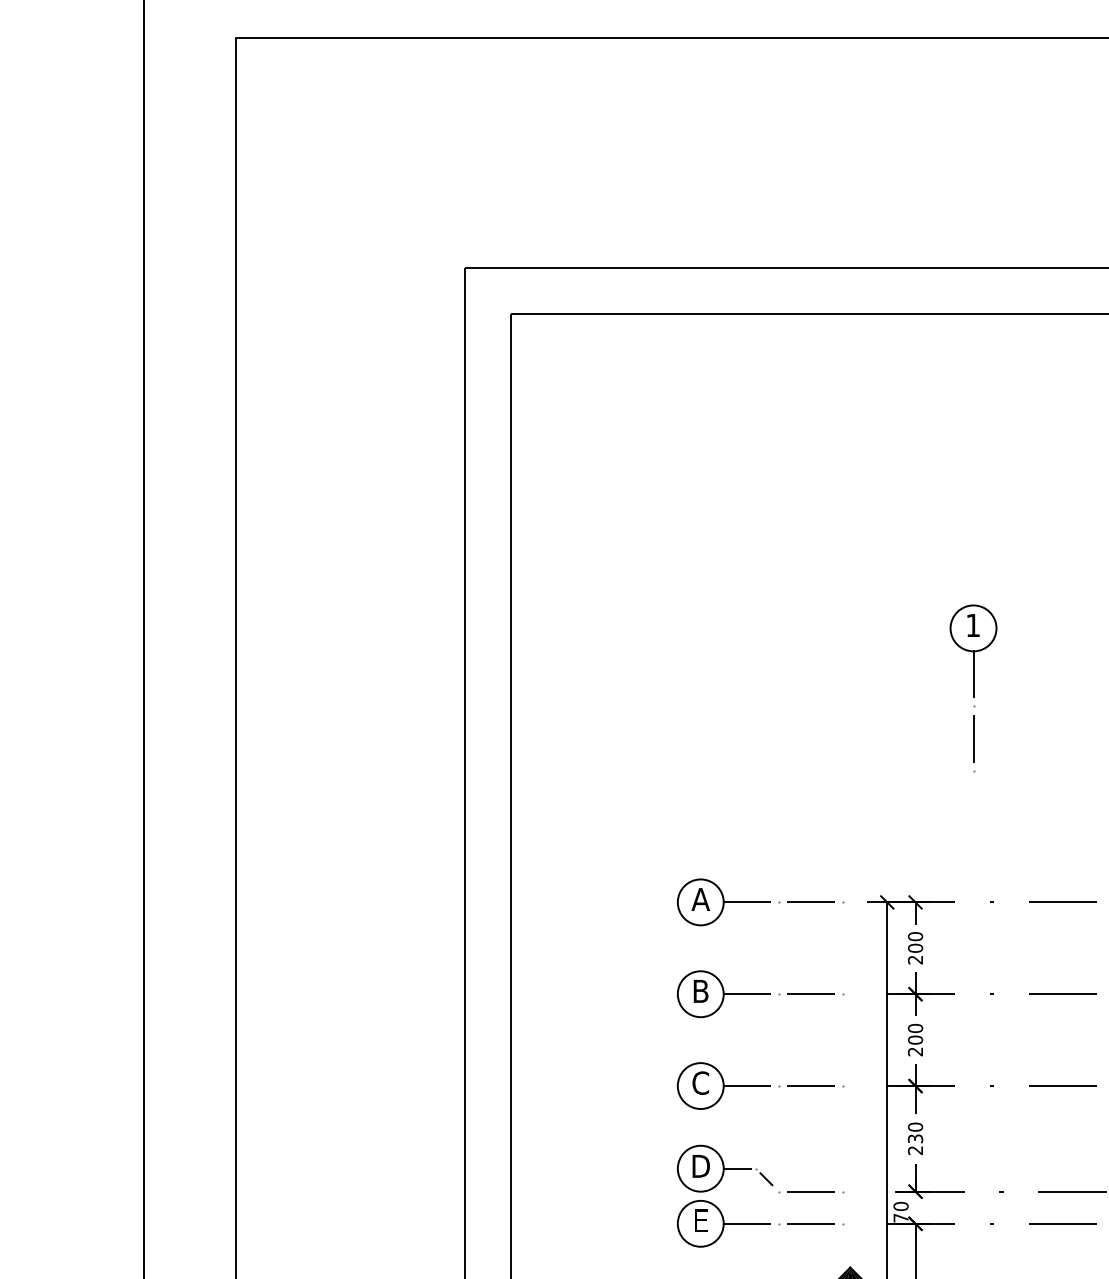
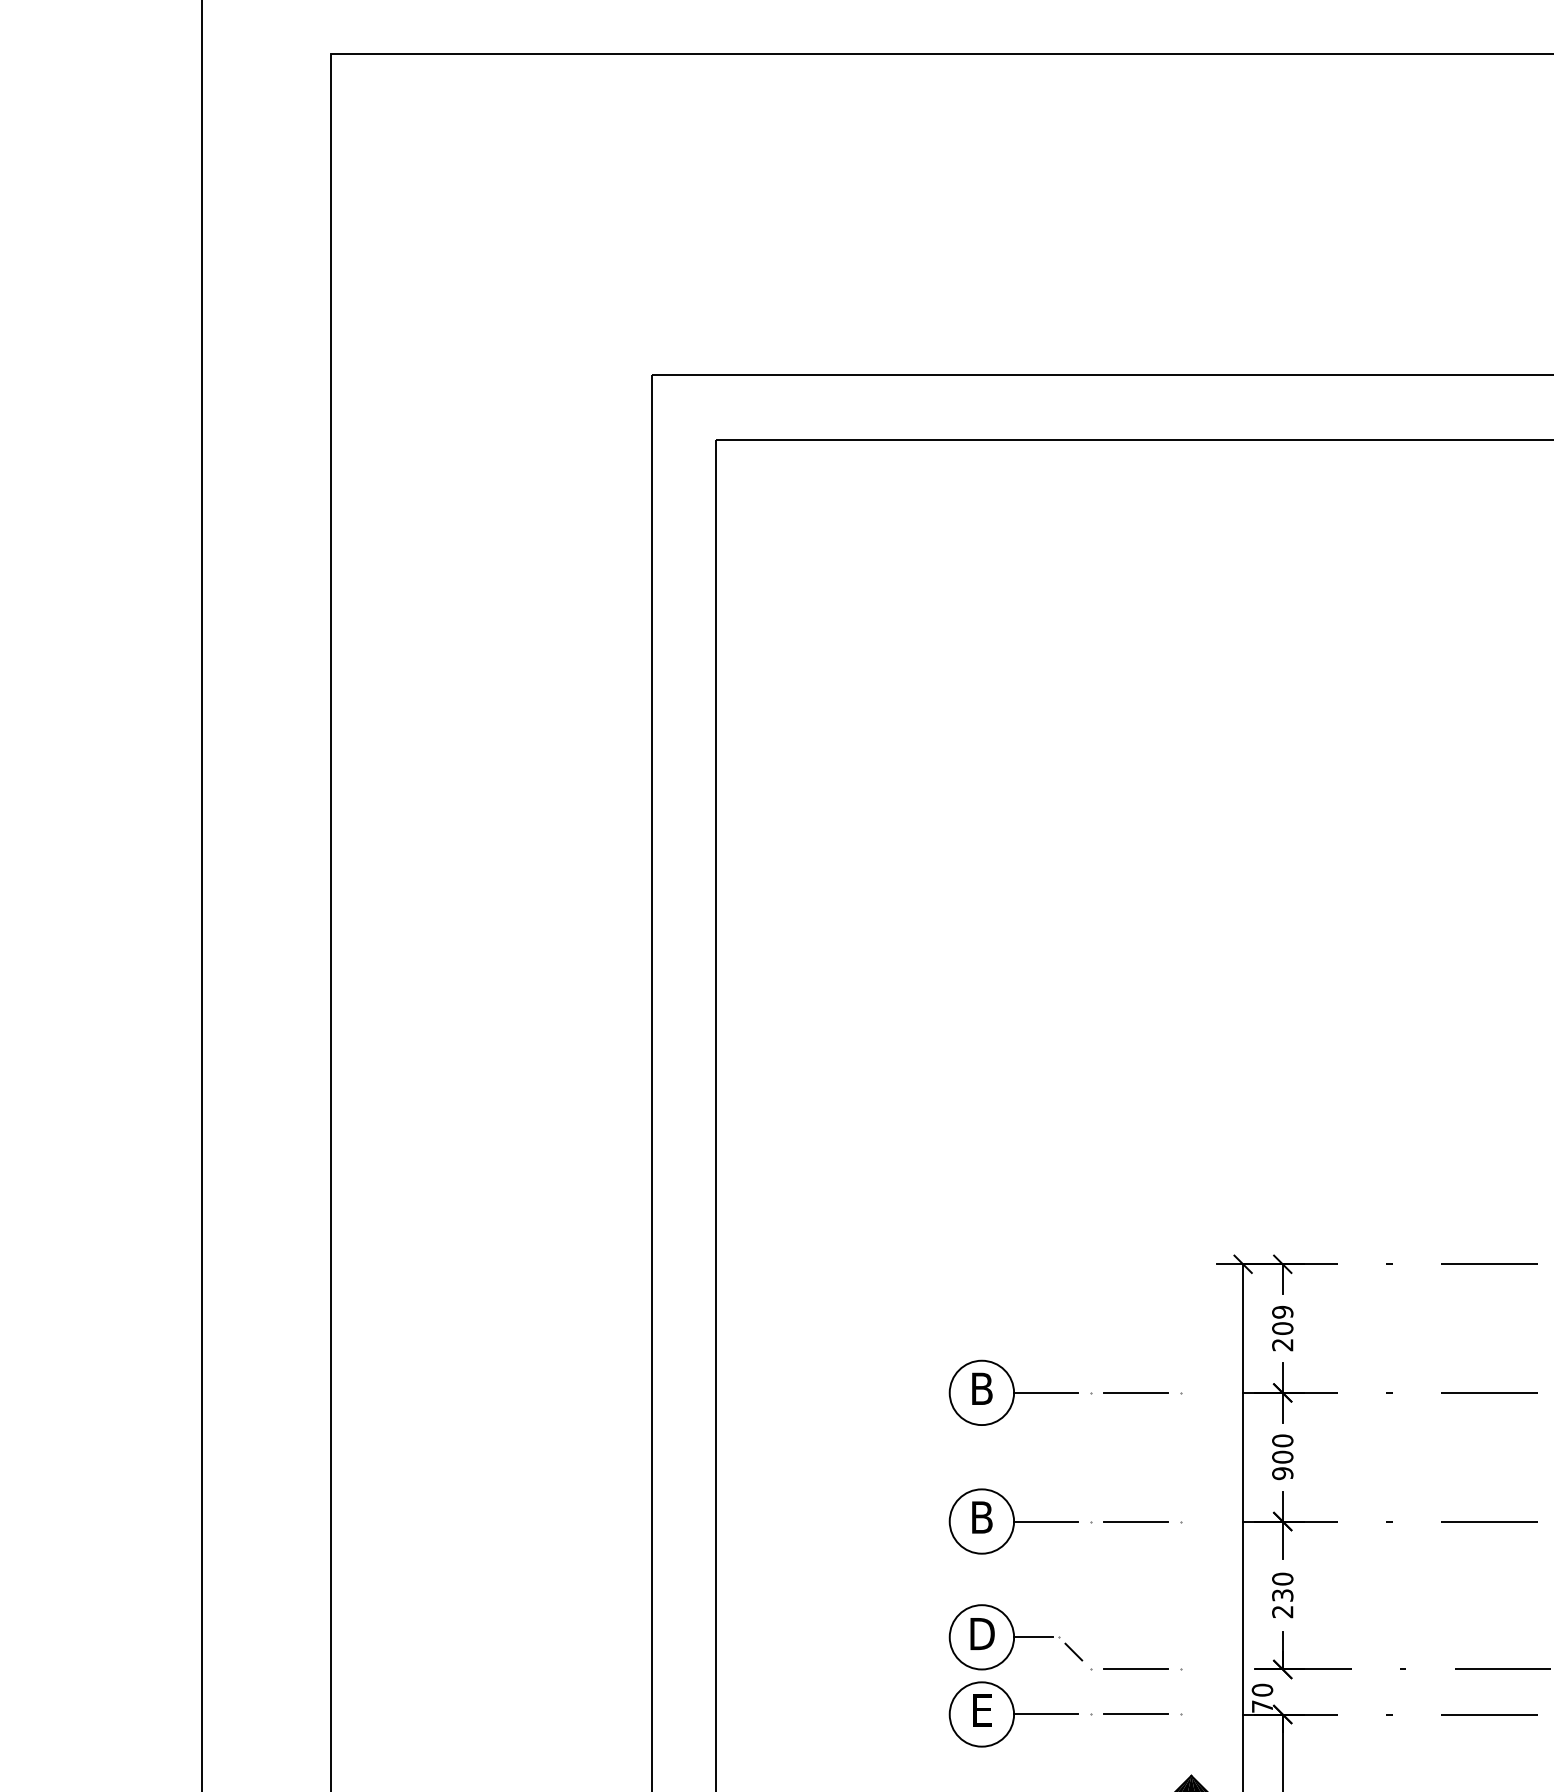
part: (973, 688) -> (1363, 964), removed
part: (760, 902) -> (1065, 1264), removed
text: (915, 936) -> (1282, 1312), 200 -> 209
text: (915, 1051) -> (1282, 1473), 200 -> 900
text: (700, 1083) -> (981, 1517), C -> B

